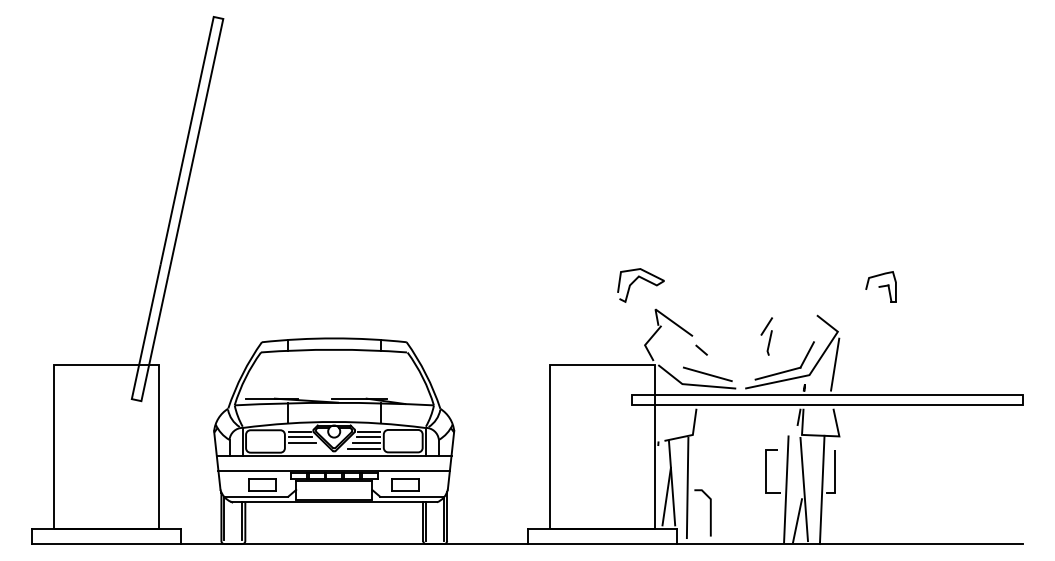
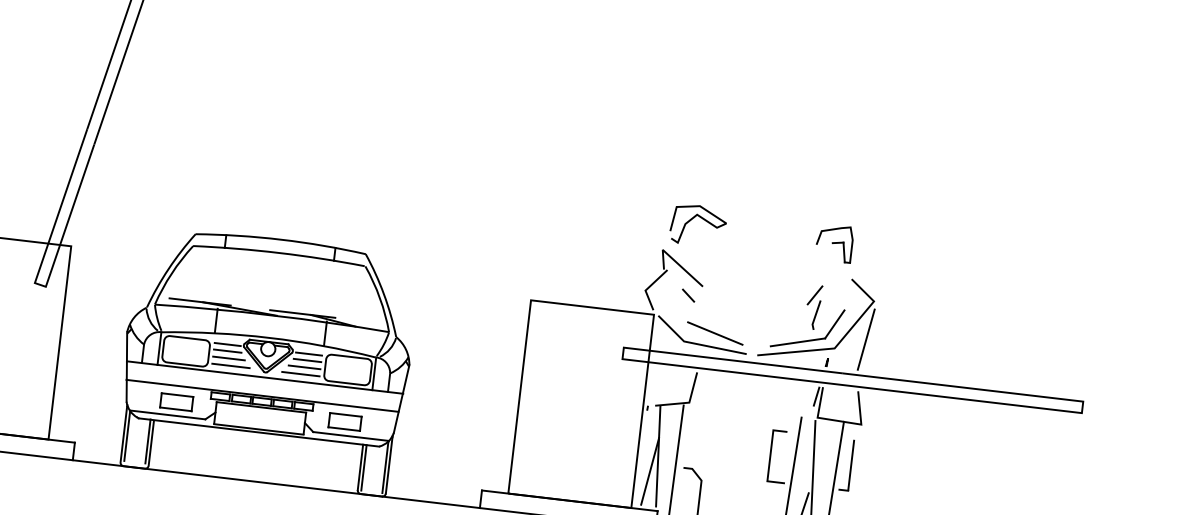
curve: (642, 279) -> (700, 218), moved
part: (880, 286) -> (833, 242), moved
part: (766, 336) -> (813, 307), moved
line: (701, 349) -> (688, 294), moved
line: (304, 449) -> (230, 366), added

